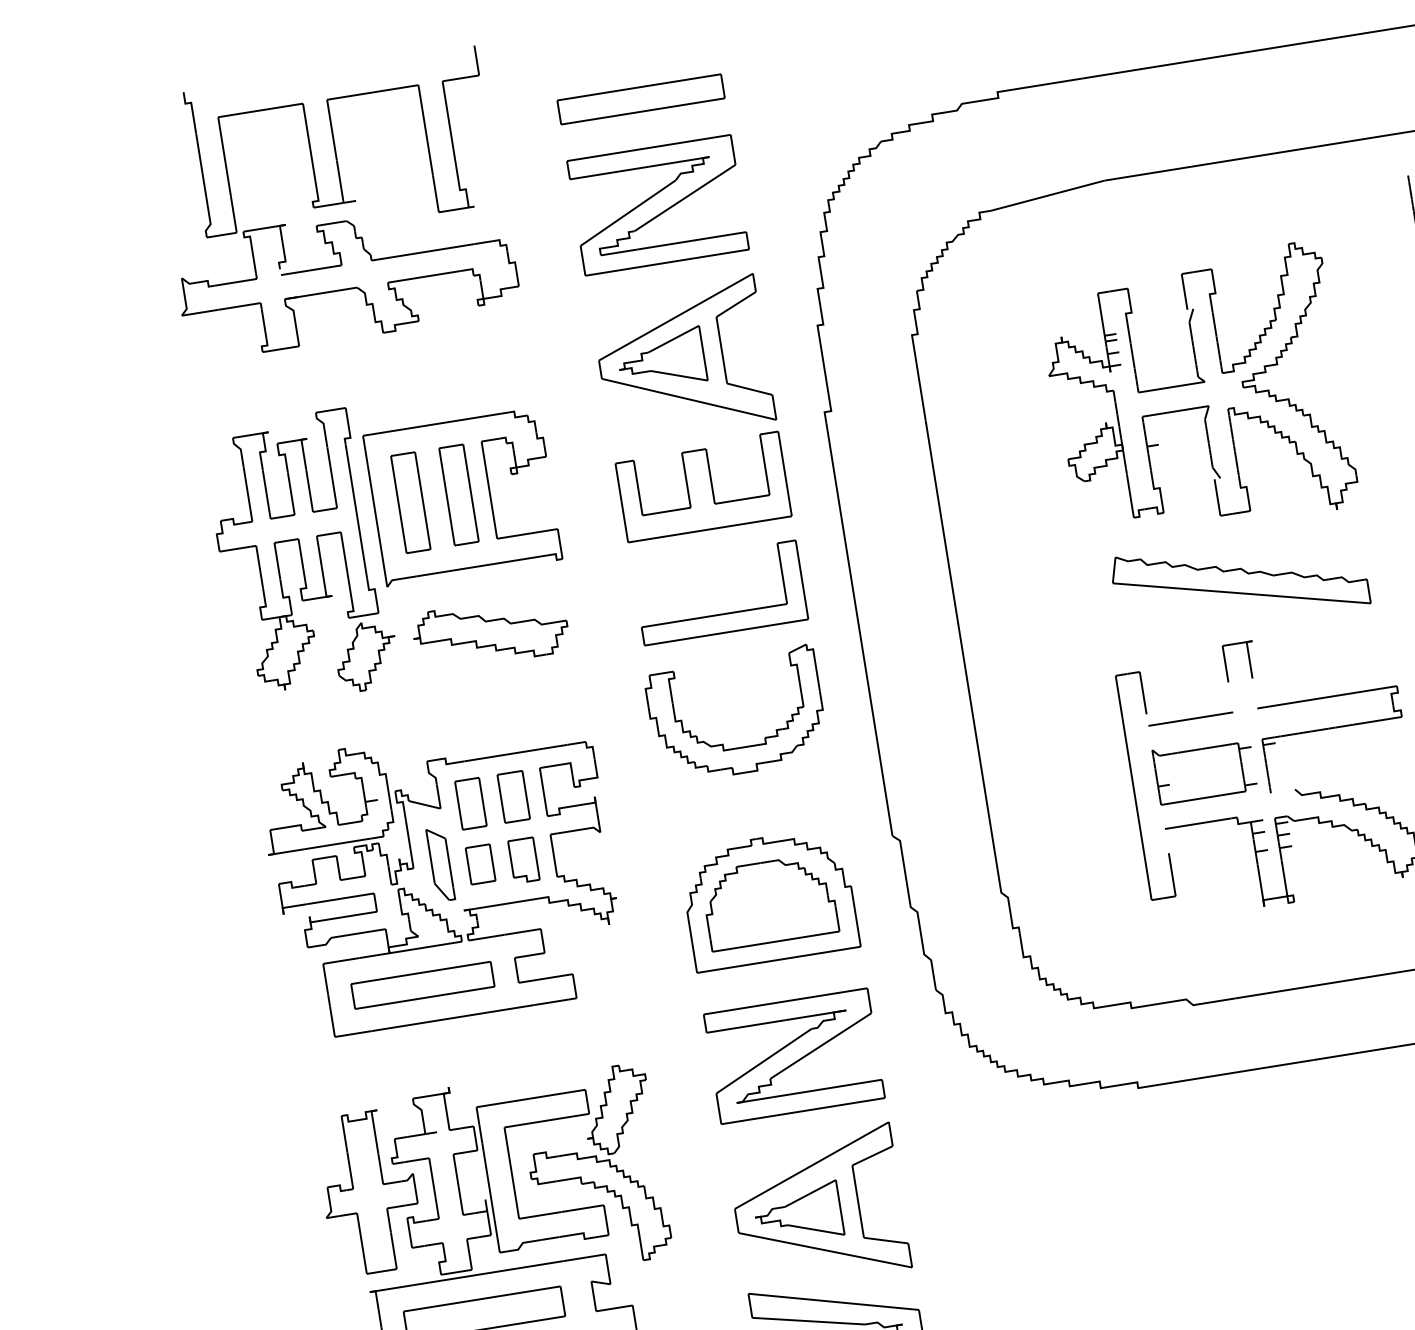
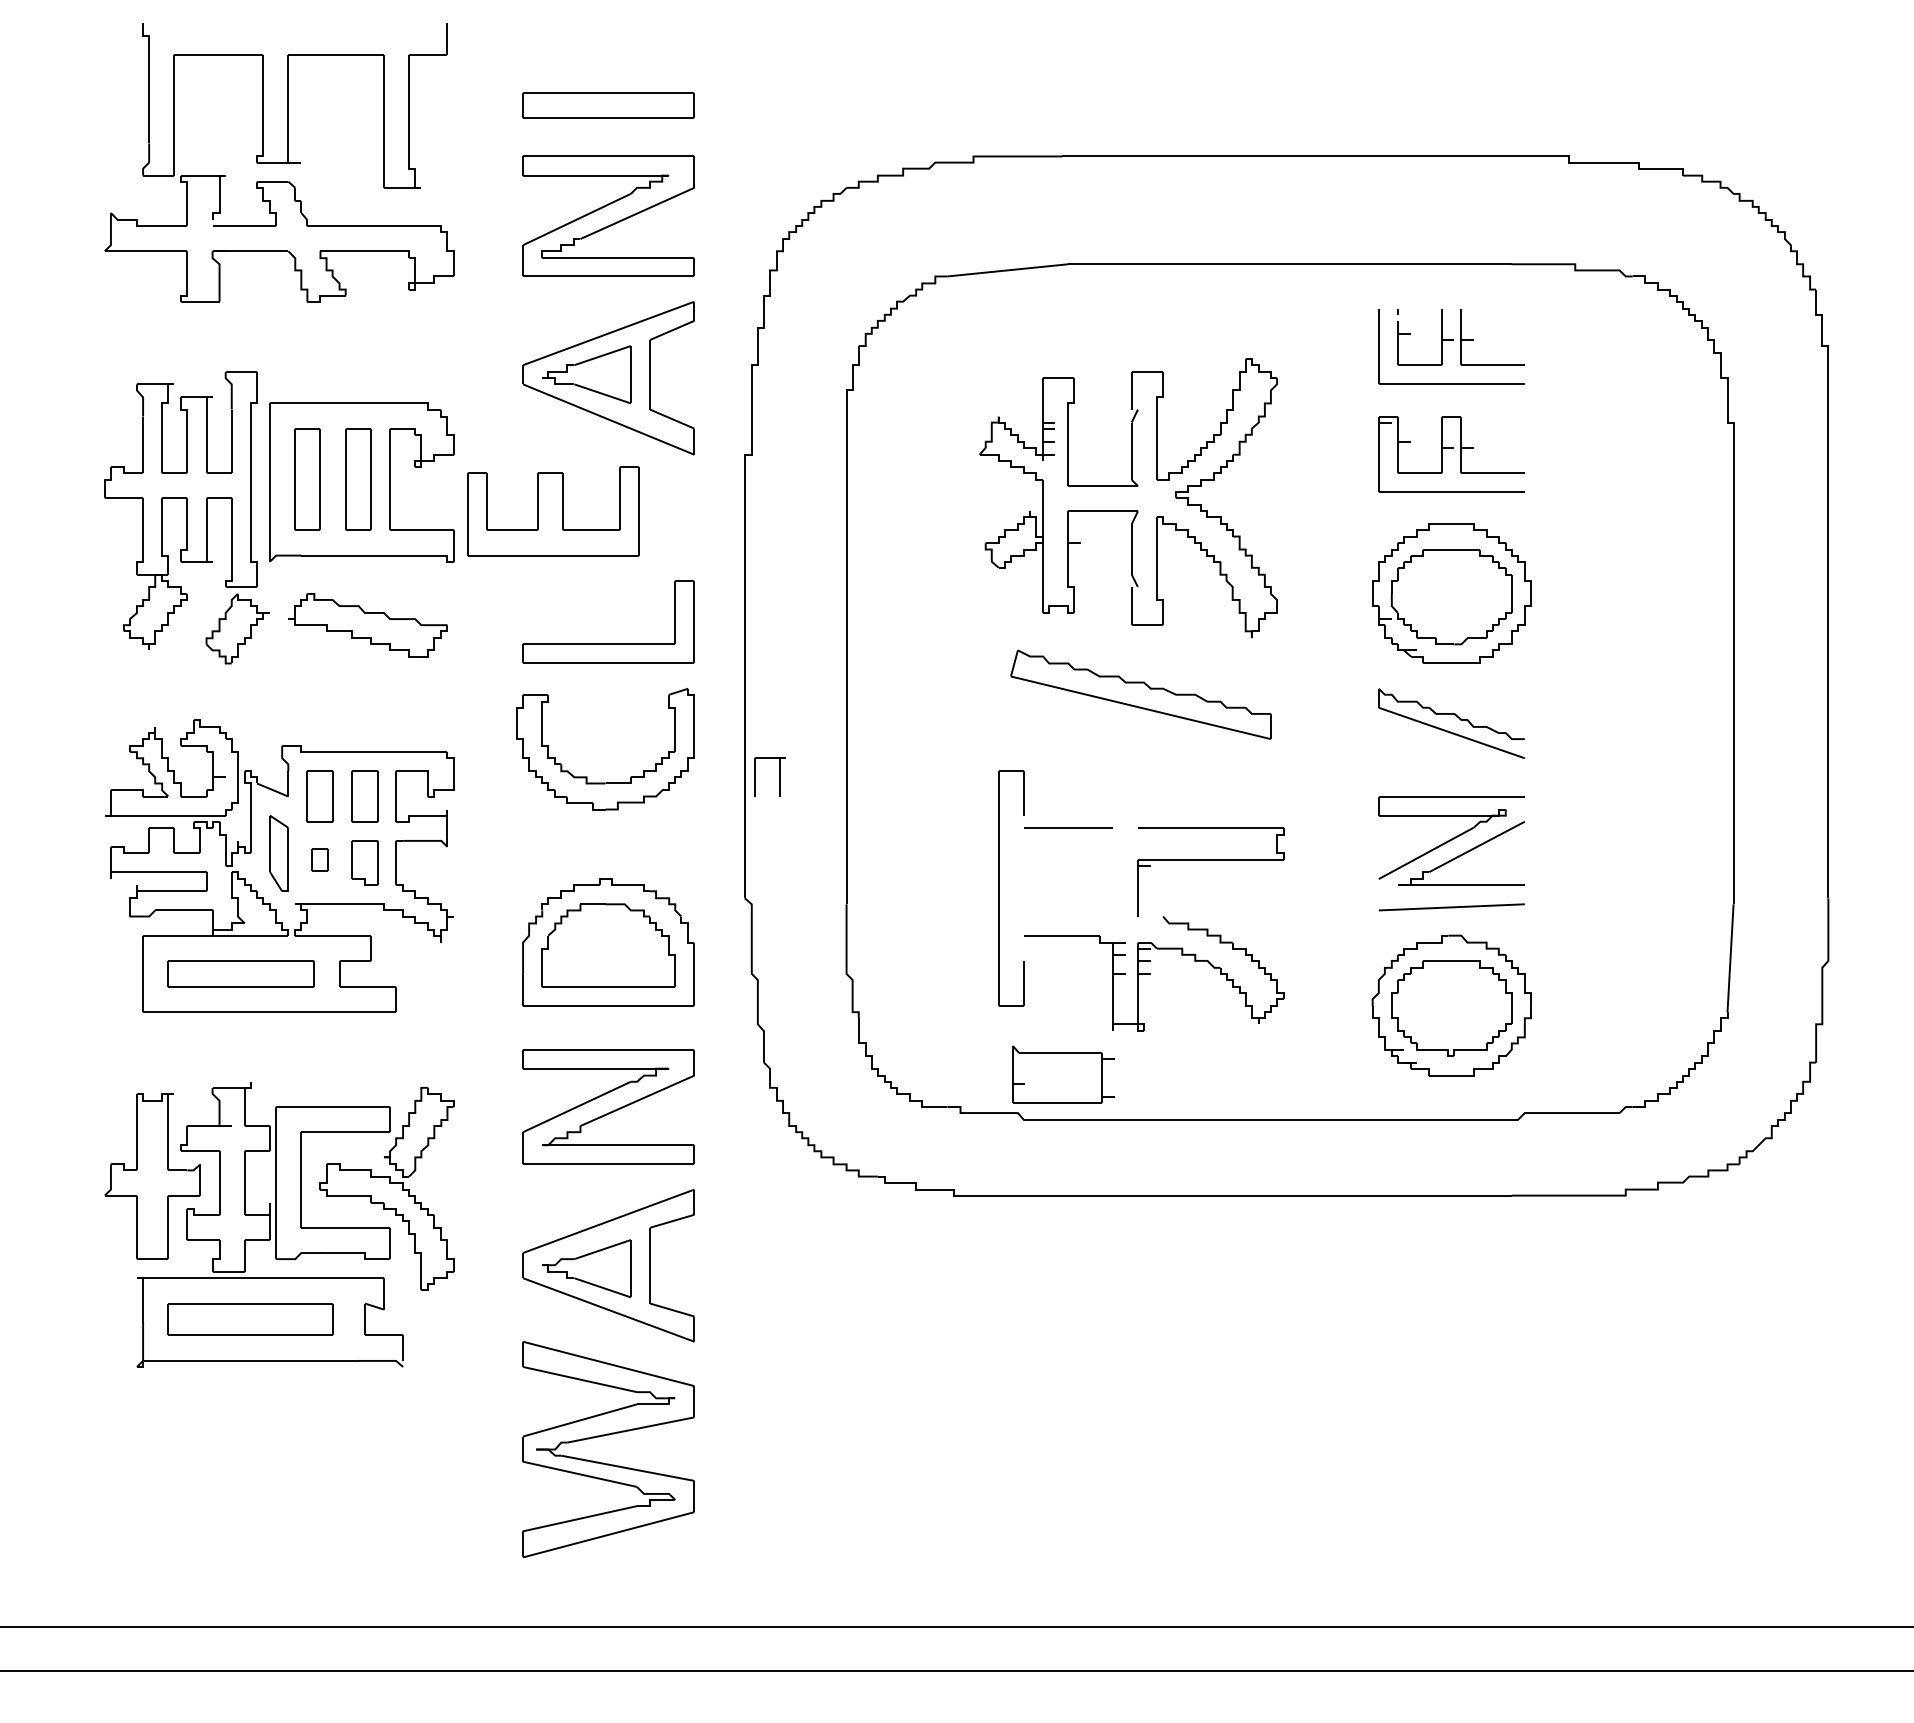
part: (703, 487) -> (553, 511), moved
part: (1249, 659) -> (779, 776), moved
part: (1204, 769) -> (1063, 1074), moved
part: (480, 864) -> (319, 859), size x0.6

